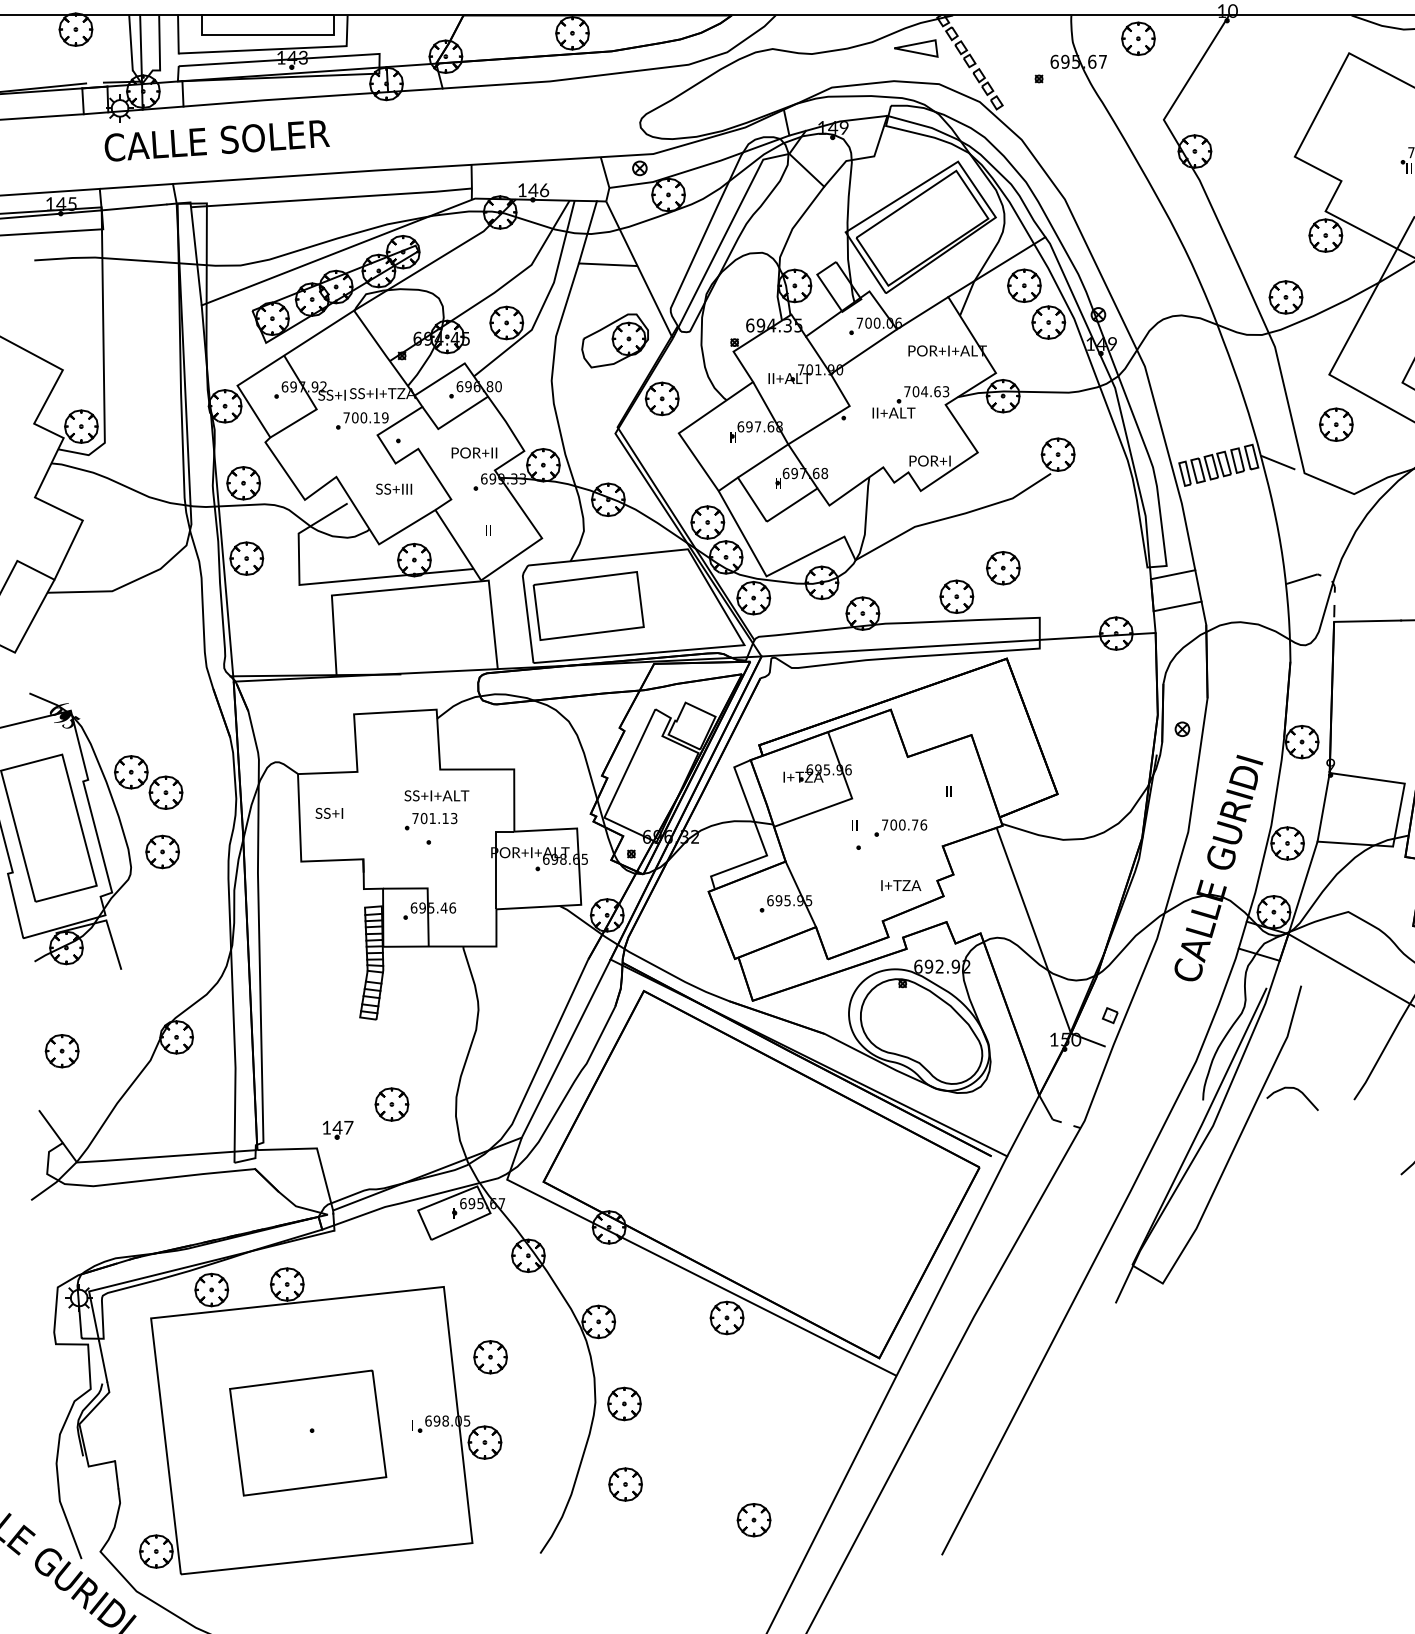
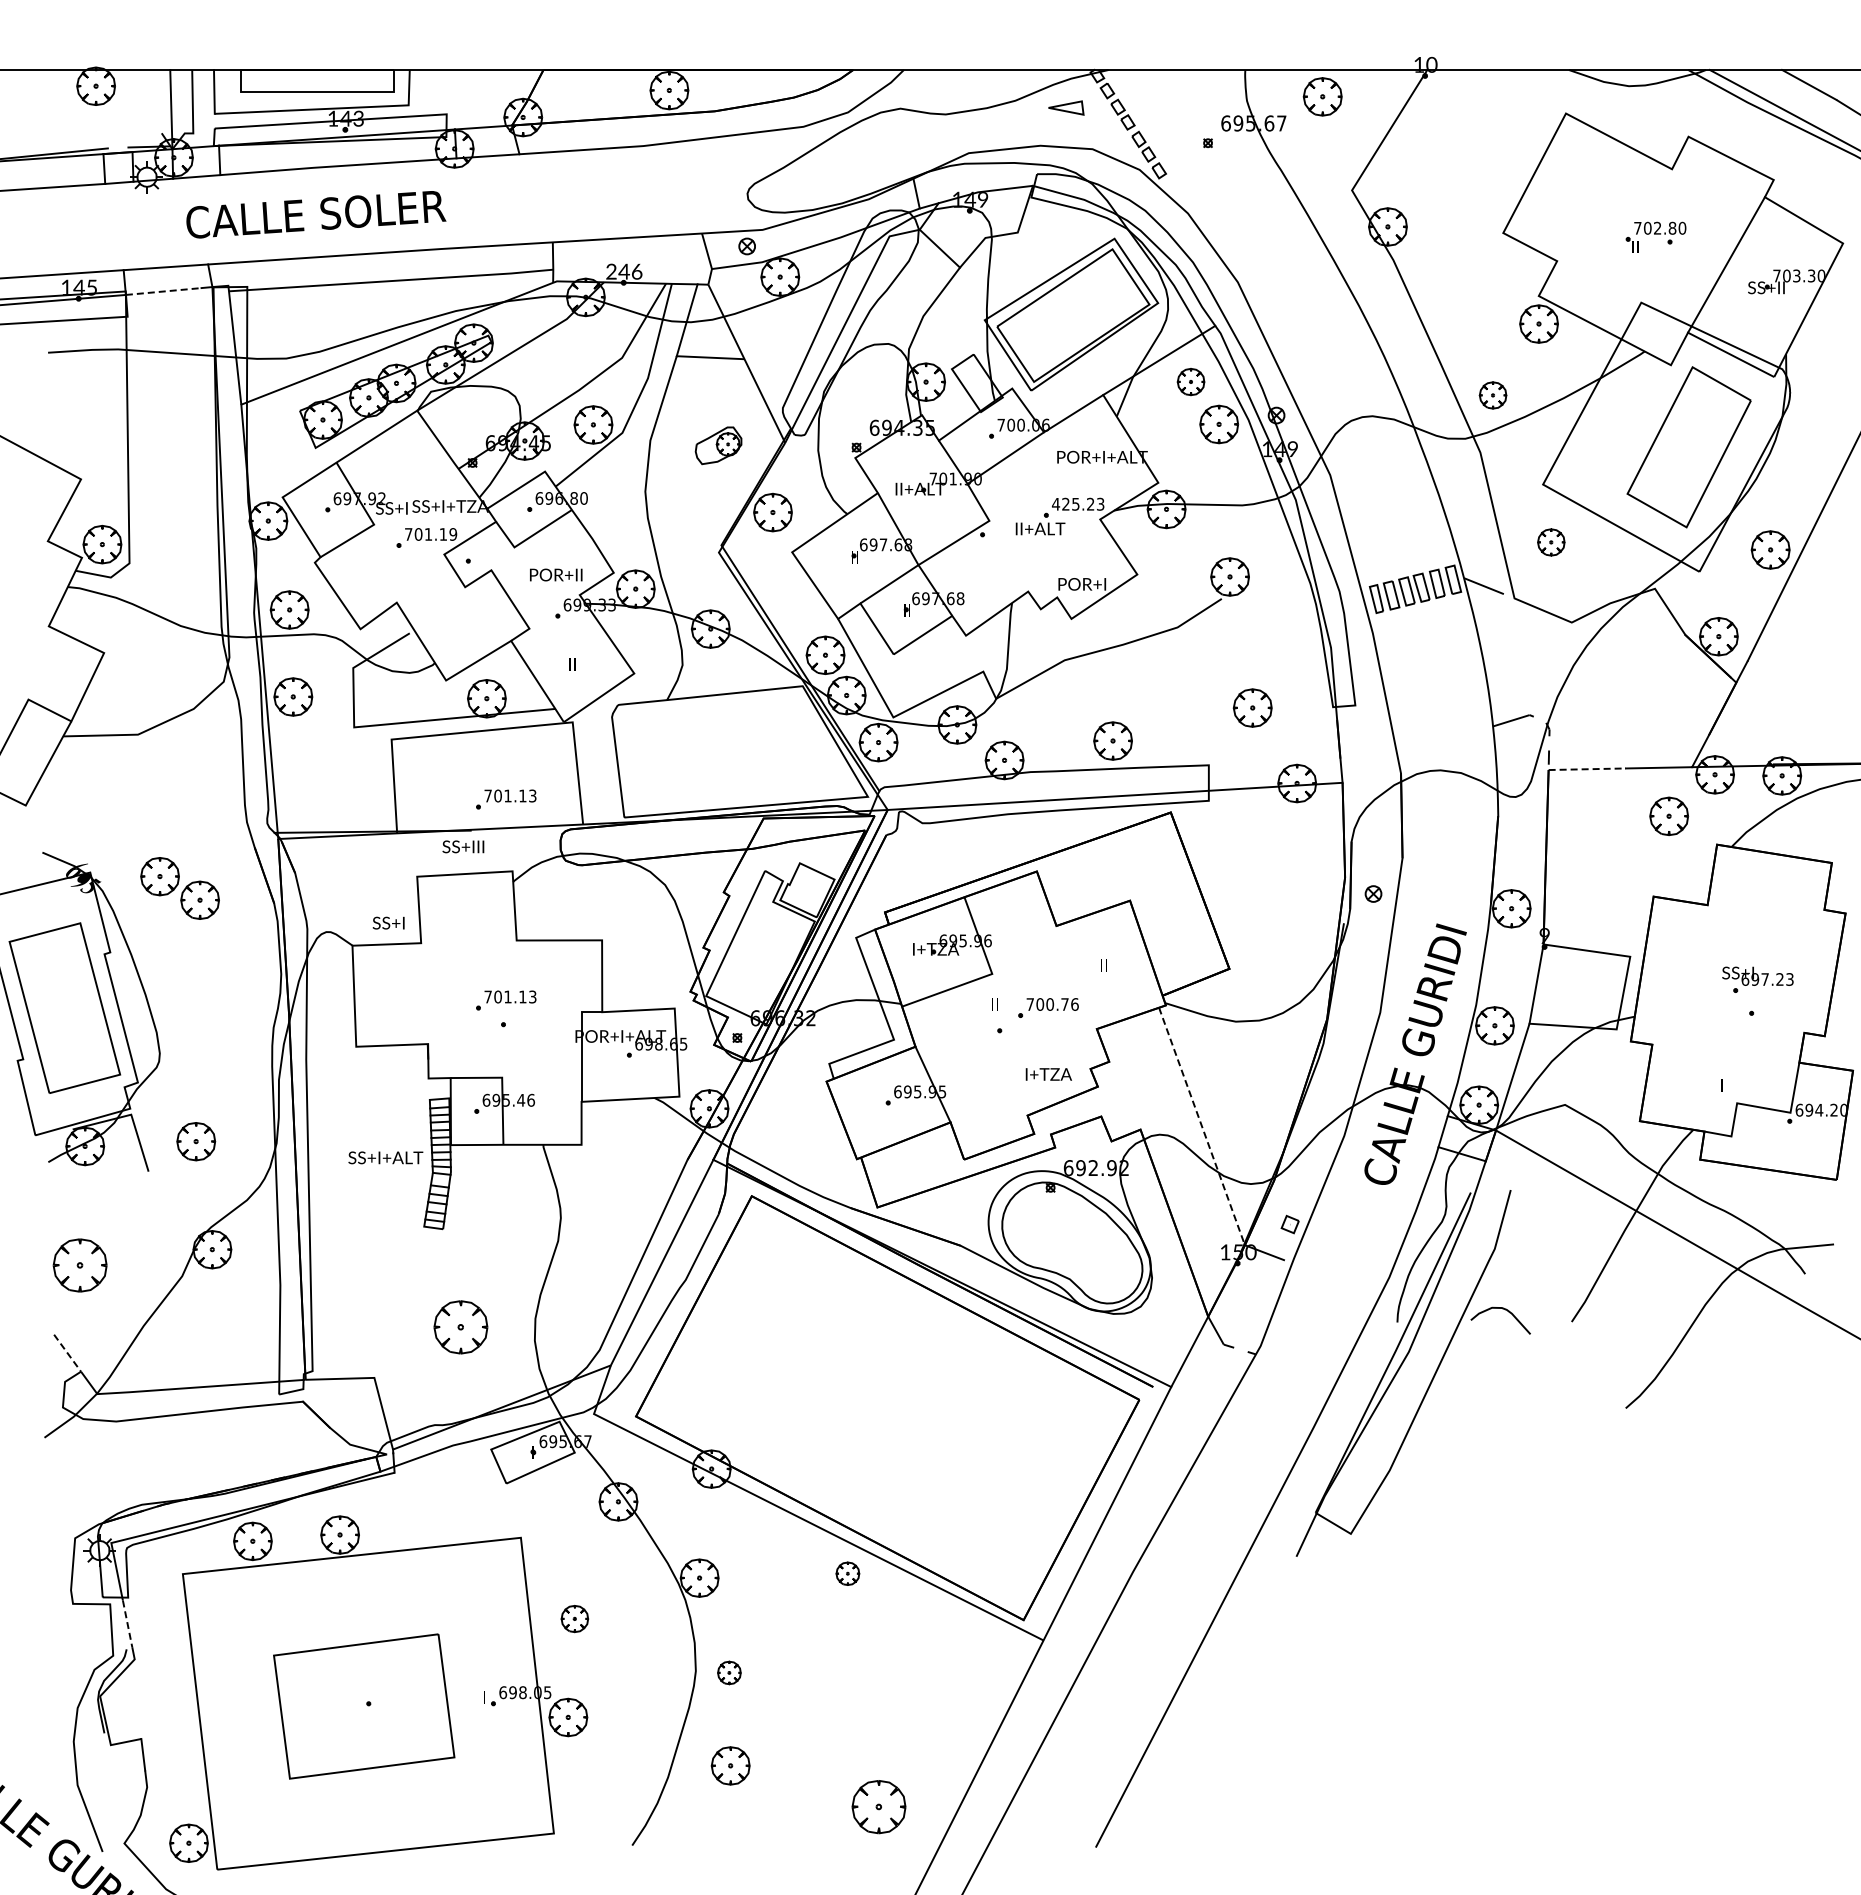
line: (130, 42) -> (159, 101), removed
part: (916, 48) -> (1066, 107), size x0.7
text: (217, 140) -> (316, 214), moved
text: (522, 190) -> (611, 271), 146 -> 246
line: (134, 207) -> (163, 291), solid -> dashed
part: (1023, 285) -> (1190, 381), size x0.7
part: (1285, 297) -> (1492, 395), size x0.7
part: (615, 340) -> (718, 445), size x0.6
text: (921, 391) -> (1072, 503), 704.63 -> 425.23
text: (363, 417) -> (428, 534), 700.19 -> 701.19
part: (1336, 424) -> (1551, 542), size x0.7
text: (394, 488) -> (463, 846), moved
part: (1003, 567) -> (1252, 707), moved
line: (1172, 574) -> (1362, 715), removed
part: (588, 605) -> (687, 751), removed
line: (1177, 605) -> (1367, 751), removed
line: (1367, 621) -> (1587, 769), solid -> dashed
part: (431, 647) -> (506, 799), added
part: (148, 782) -> (179, 888), moved
text: (436, 795) -> (385, 1157), moved
text: (329, 812) -> (388, 922), moved
part: (162, 851) -> (196, 1141), moved
line: (1034, 930) -> (1202, 1126), solid -> dashed
part: (62, 1051) -> (80, 1265), size x1.4
part: (391, 1103) -> (460, 1326), size x1.4
line: (51, 1127) -> (67, 1353), solid -> dashed
part: (337, 1129) -> (398, 1356), removed
part: (726, 1317) -> (847, 1573), size x0.6
part: (490, 1356) -> (574, 1618), size x0.7
line: (103, 1361) -> (127, 1623), solid -> dashed
part: (624, 1403) -> (729, 1672), size x0.6
part: (753, 1519) -> (878, 1806), size x1.4

